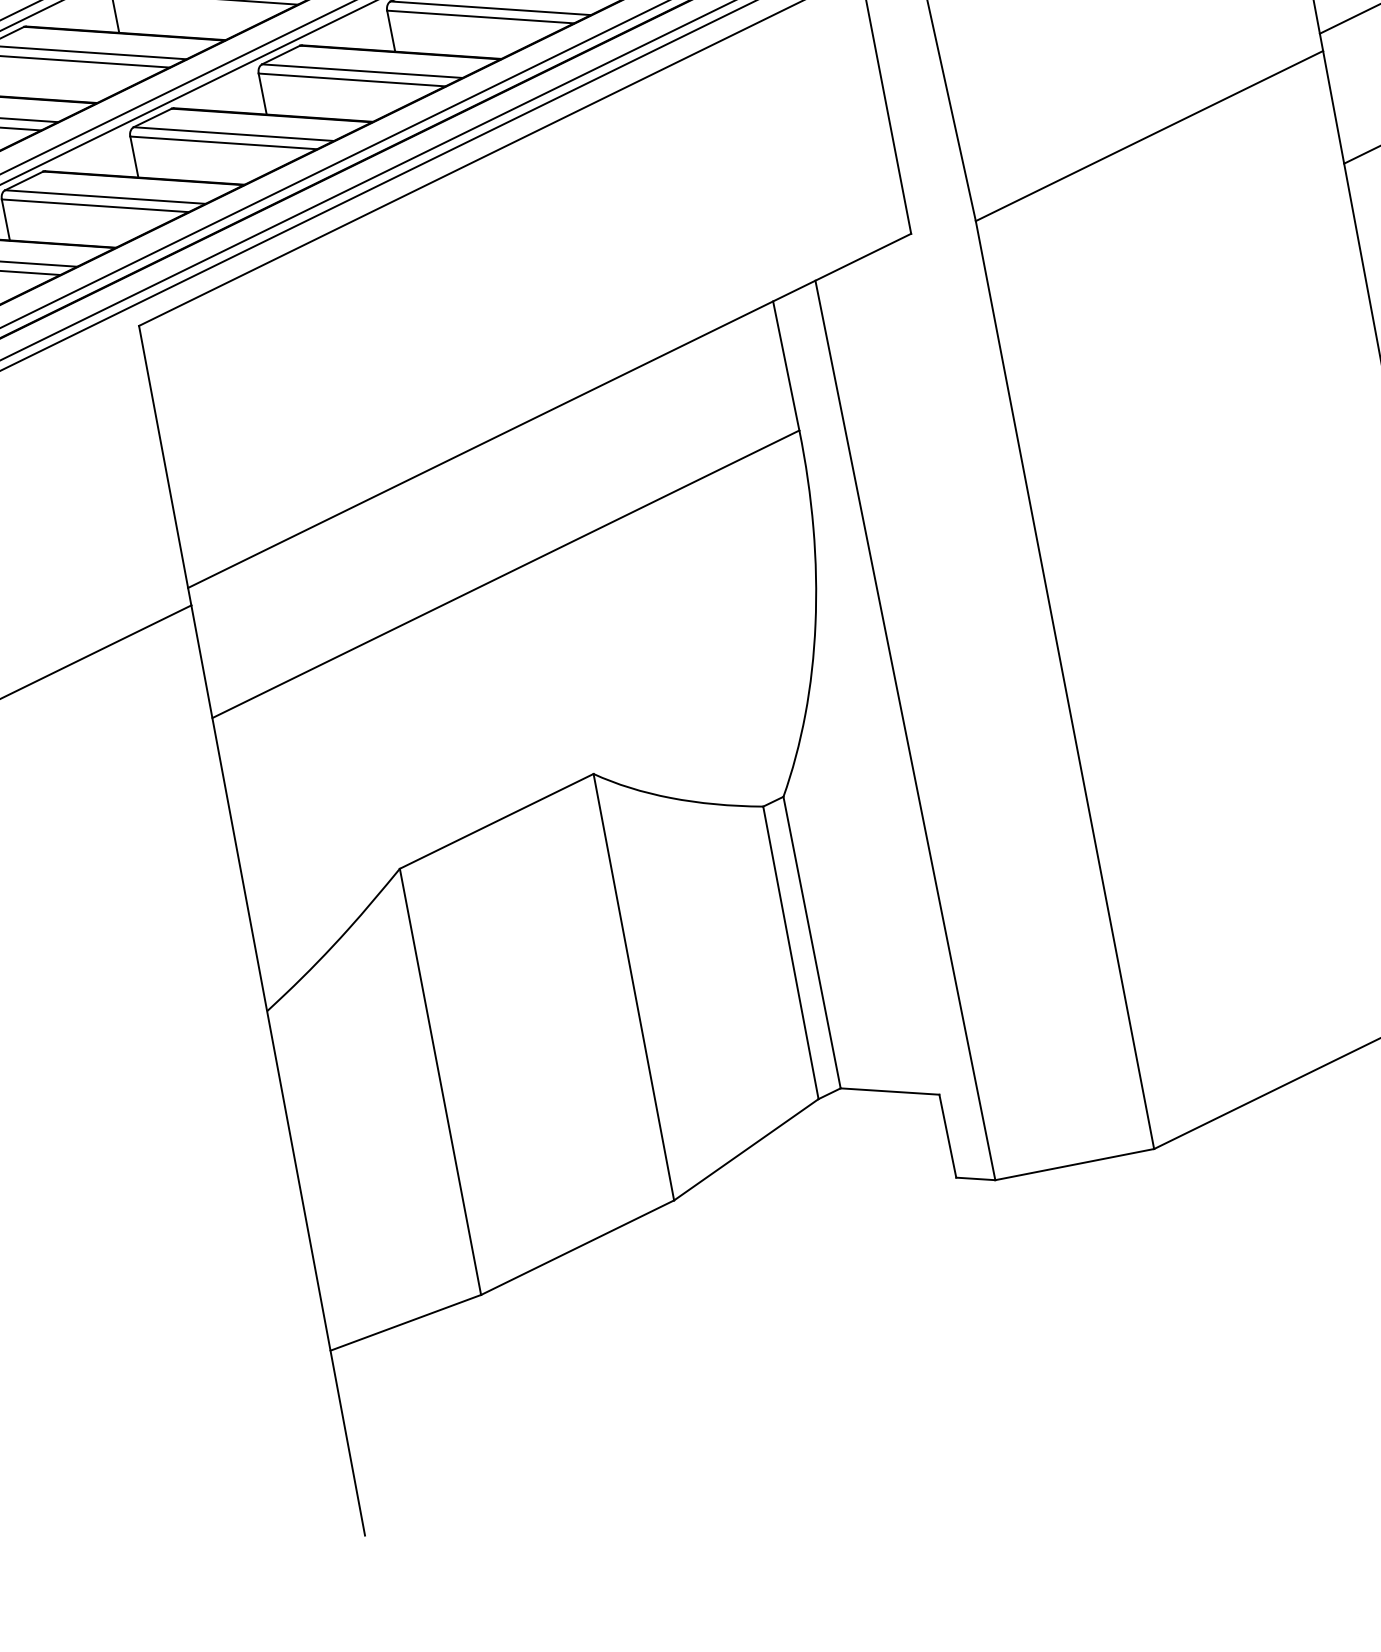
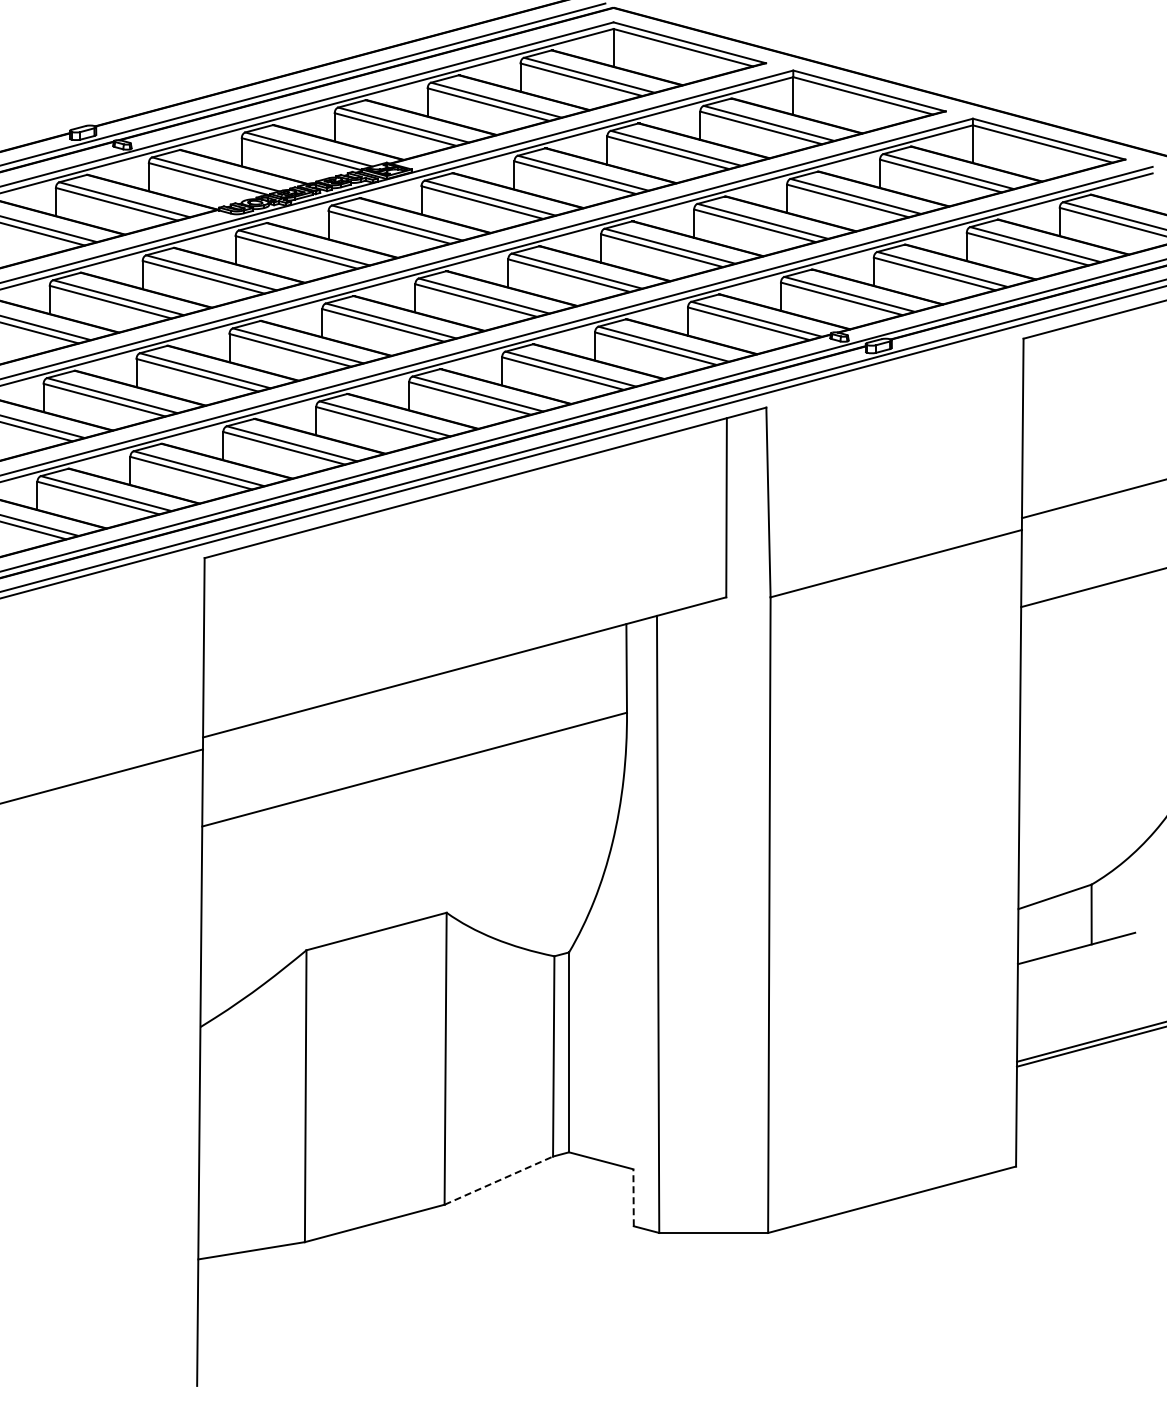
line: (947, 1135) -> (633, 1197), solid -> dashed
line: (747, 1149) -> (499, 1180), solid -> dashed

